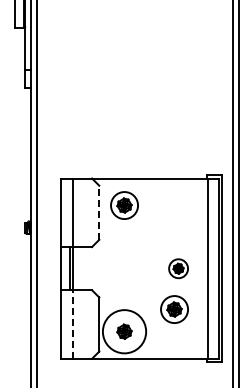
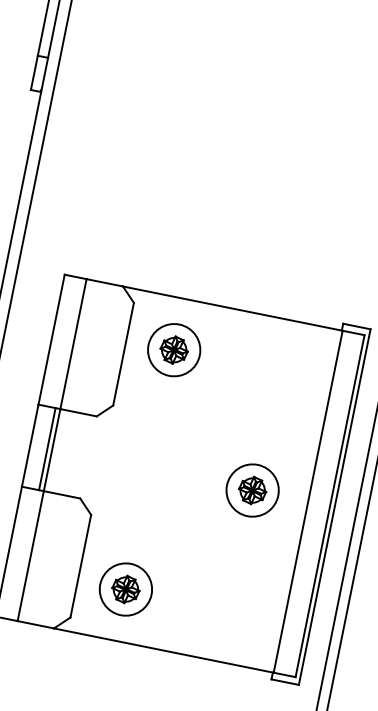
line: (99, 212) -> (124, 353), dashed -> solid
part: (178, 268) -> (252, 490), size x1.43
part: (174, 309) -> (229, 566), removed
line: (72, 324) -> (29, 555), dashed -> solid
circle: (124, 331) -> (125, 589), size x0.62

